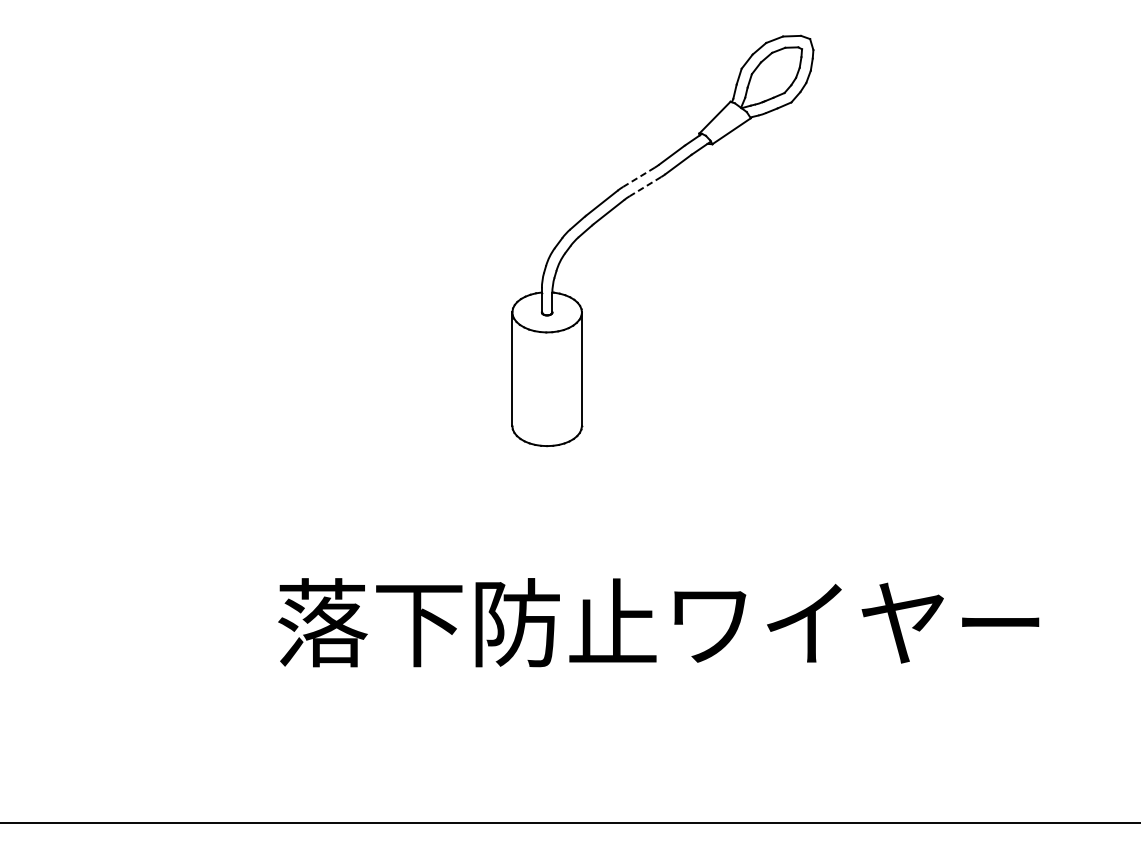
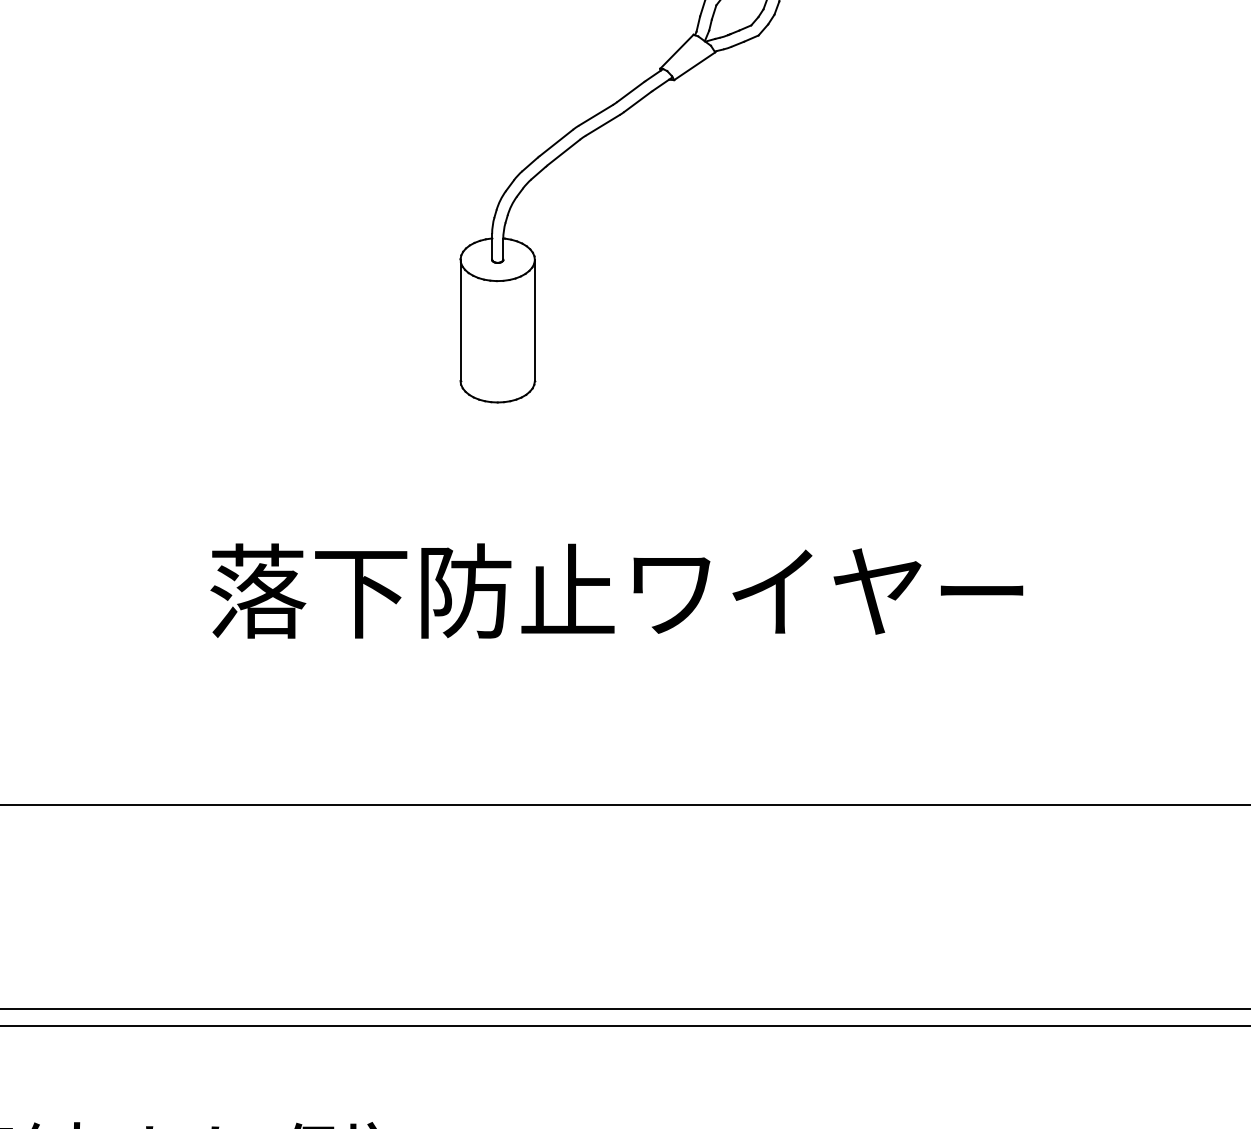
line: (638, 177) -> (595, 115), dashed -> solid
line: (645, 186) -> (602, 125), dashed -> solid

